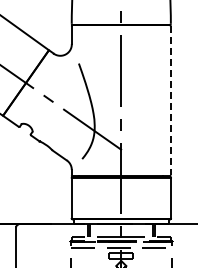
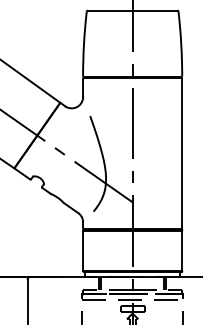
line: (171, 100) -> (182, 153), dashed -> solid

